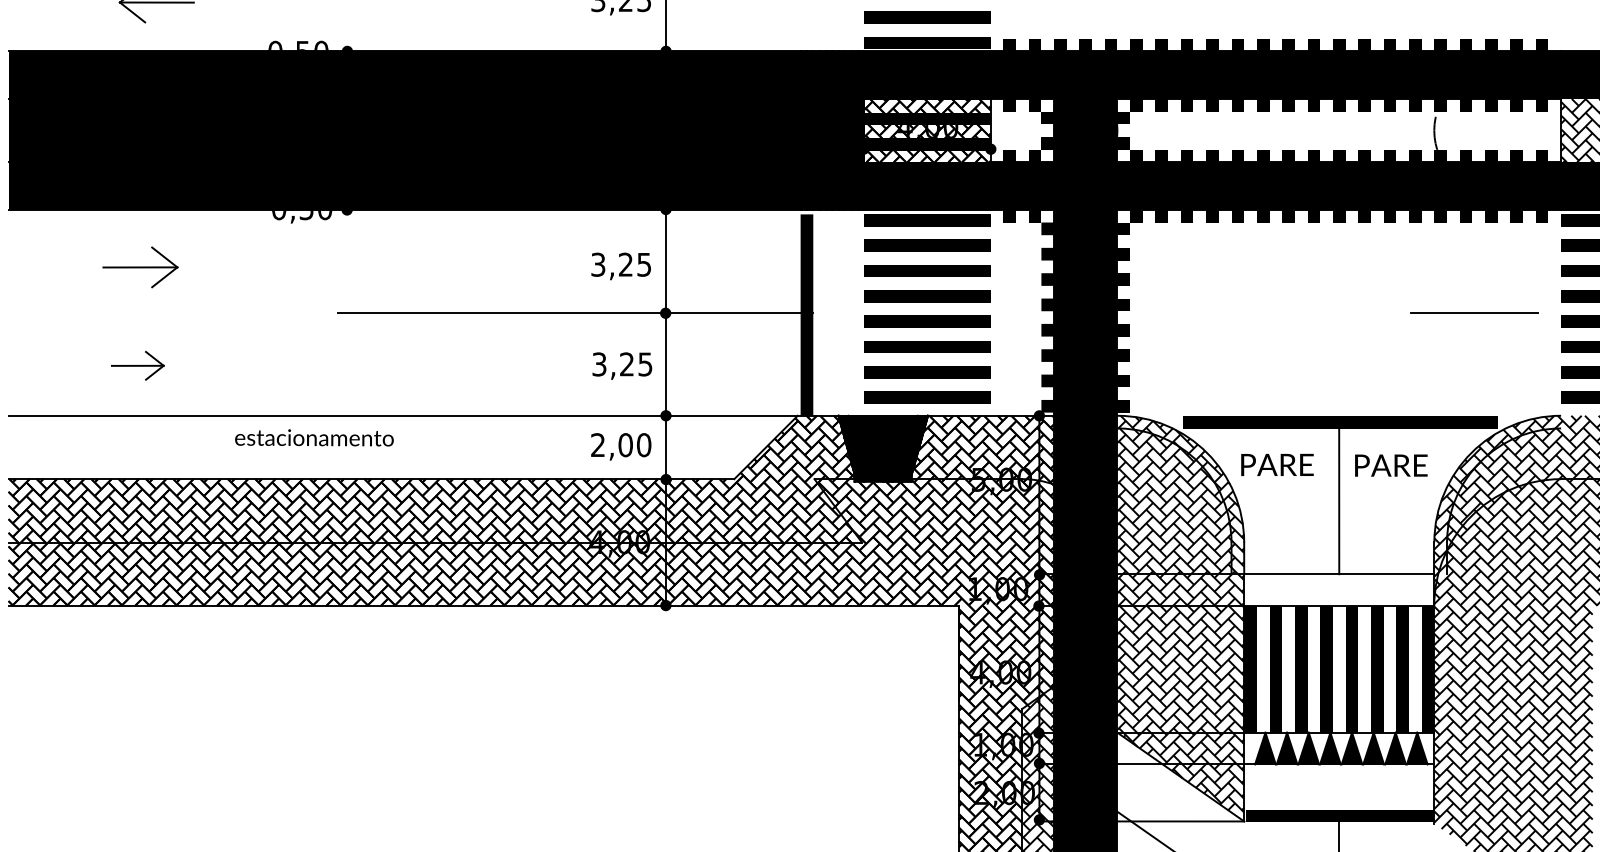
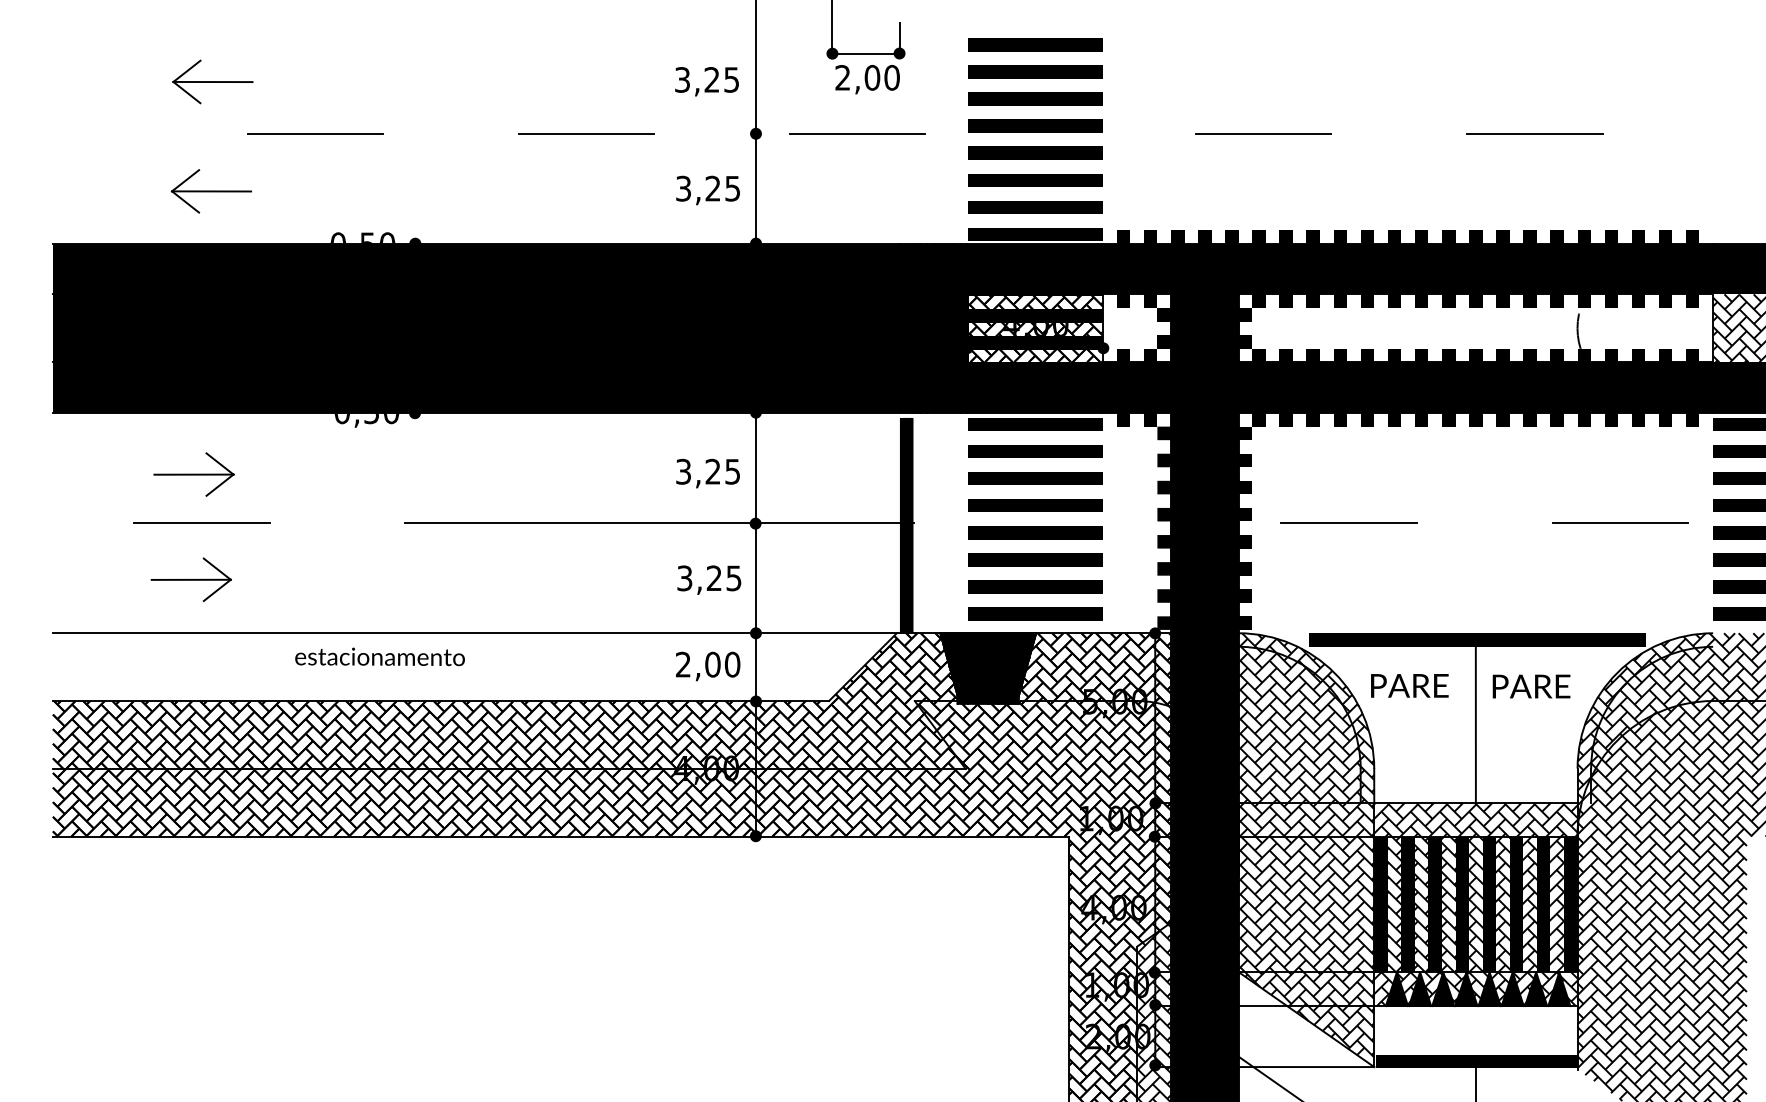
line: (147, 313) -> (201, 523), added
line: (1220, 313) -> (1348, 523), added
part: (137, 365) -> (190, 579), size x1.43
hatch: (1338, 669) -> (1475, 904), added

